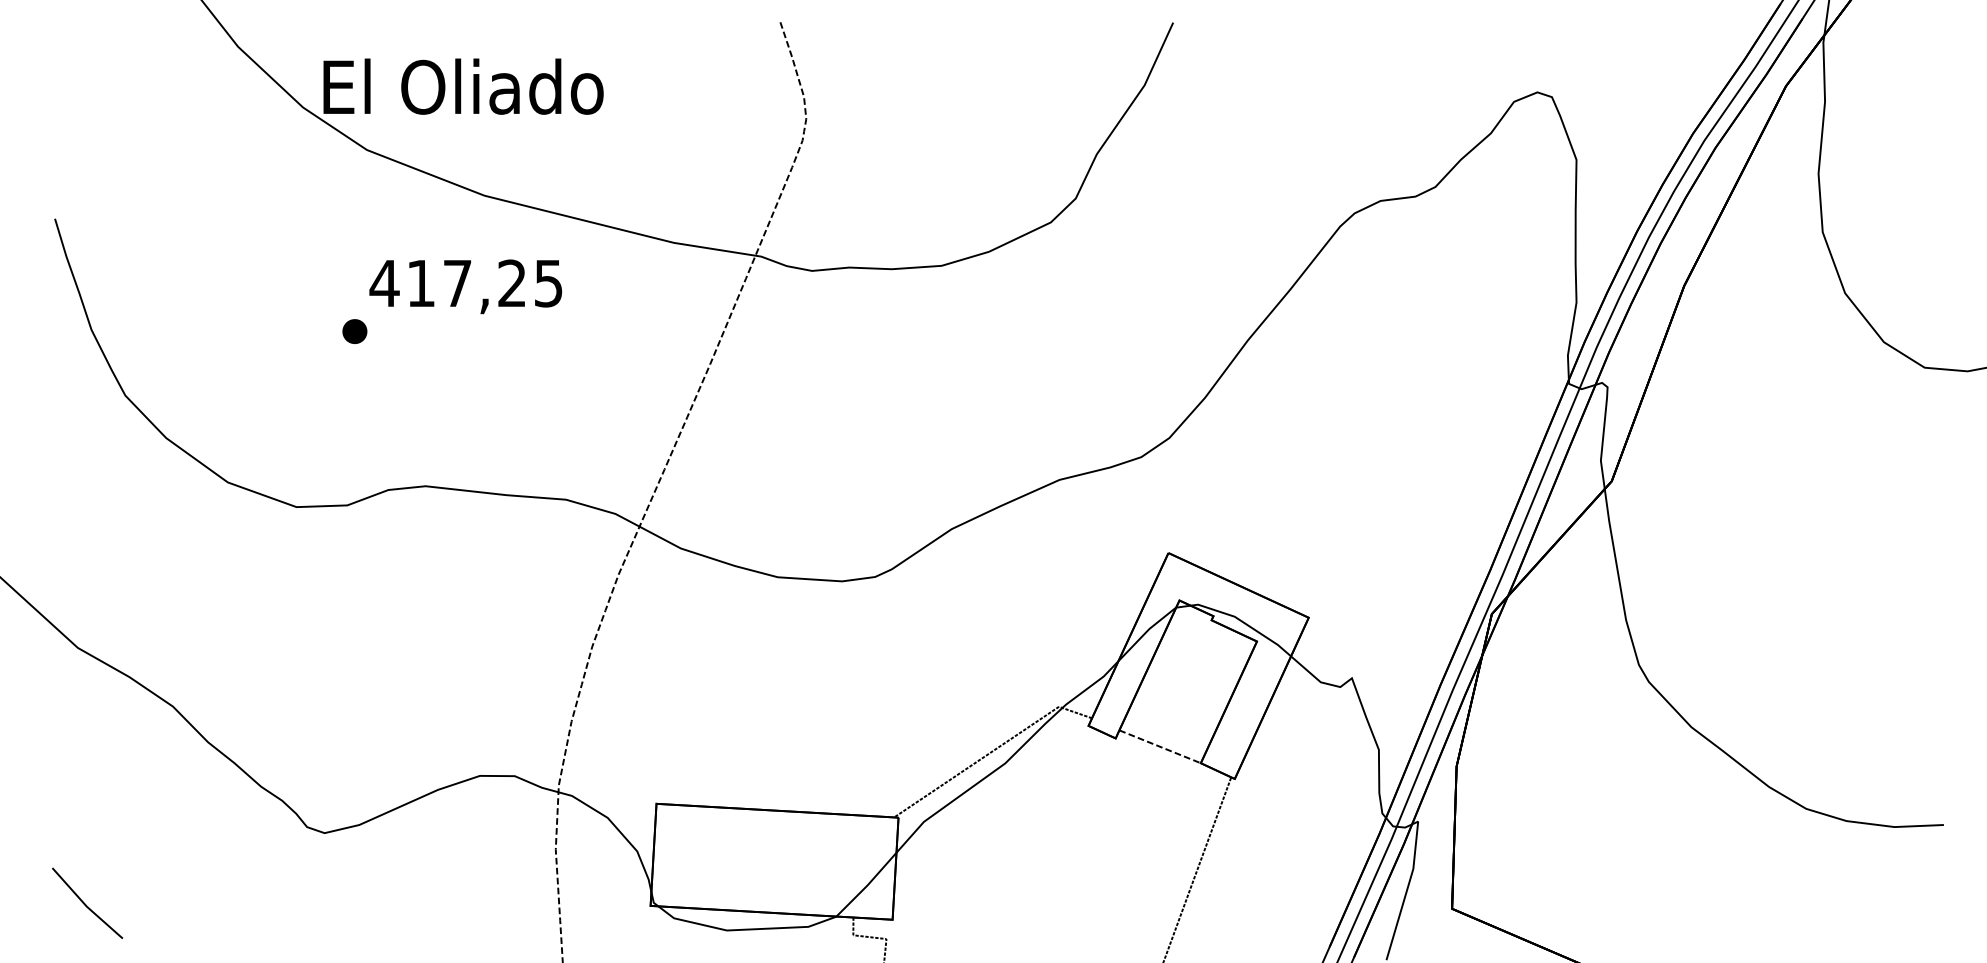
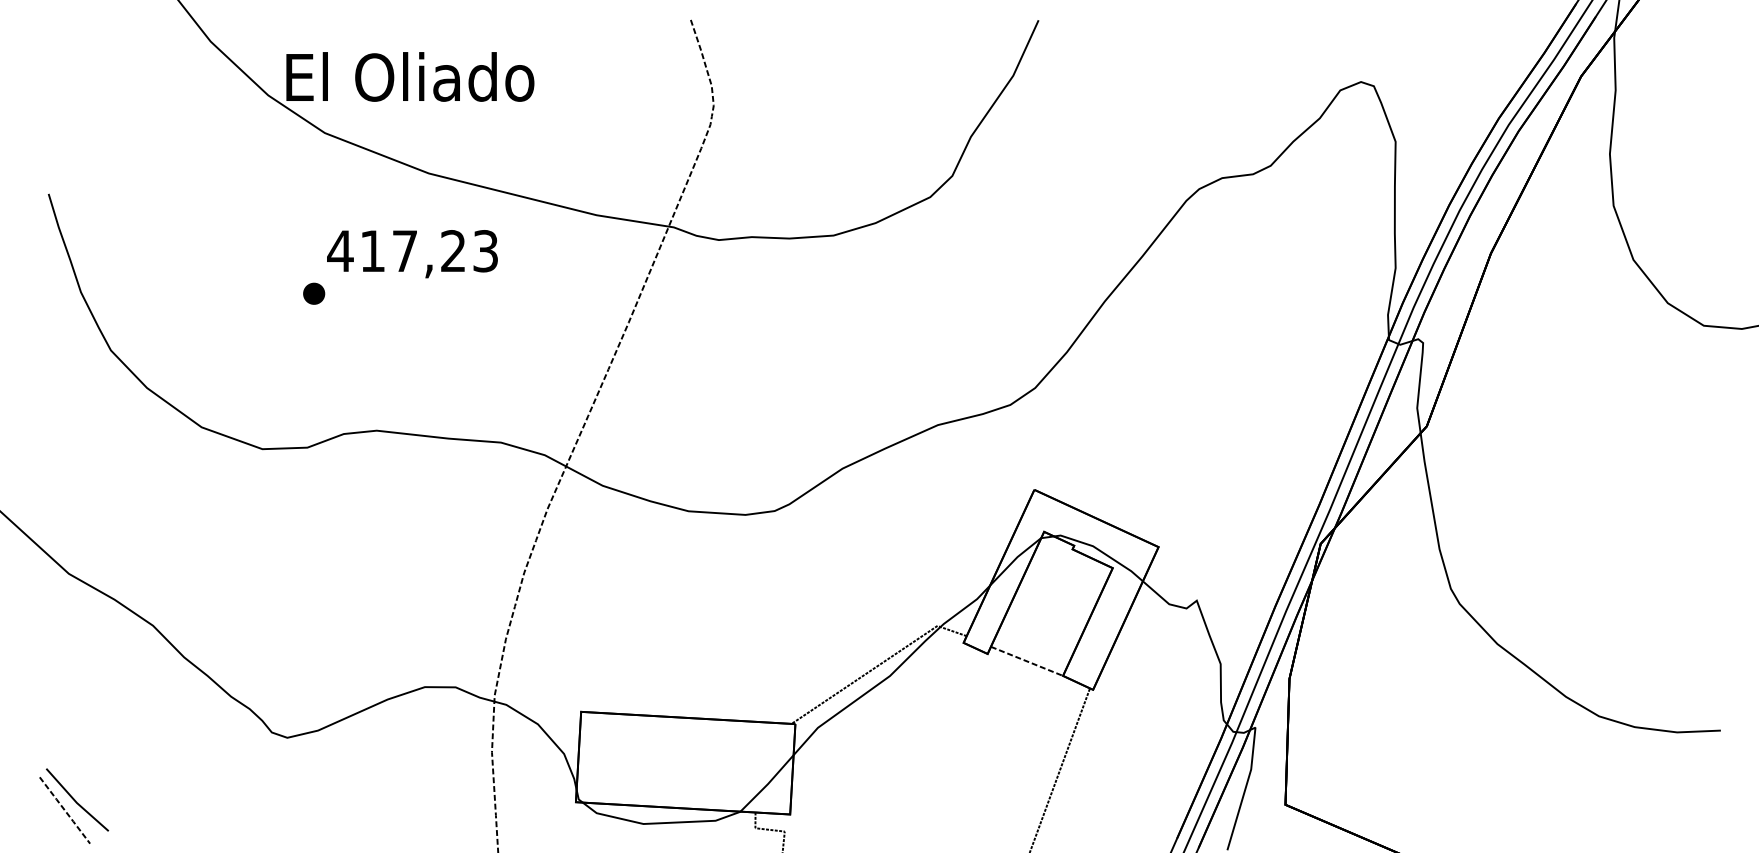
text: (548, 282) -> (485, 250), 417,25 -> 417,23
line: (73, 914) -> (65, 809), added

